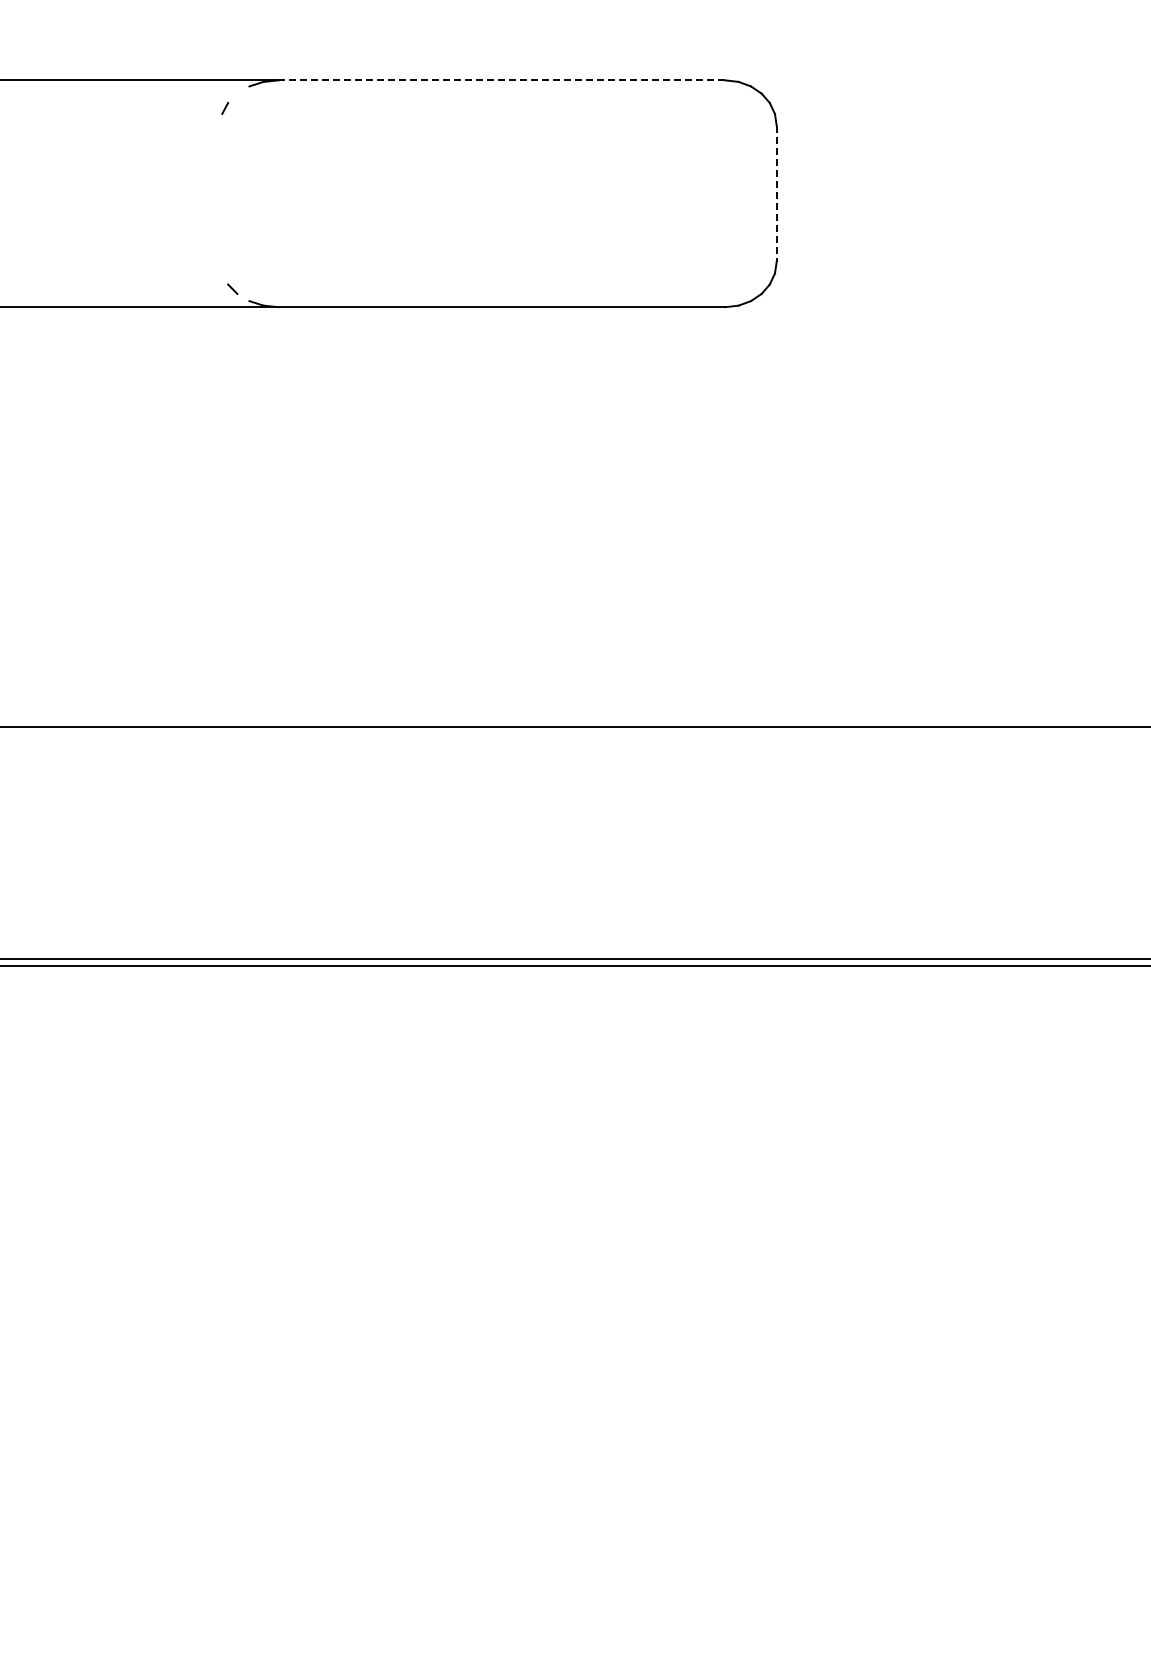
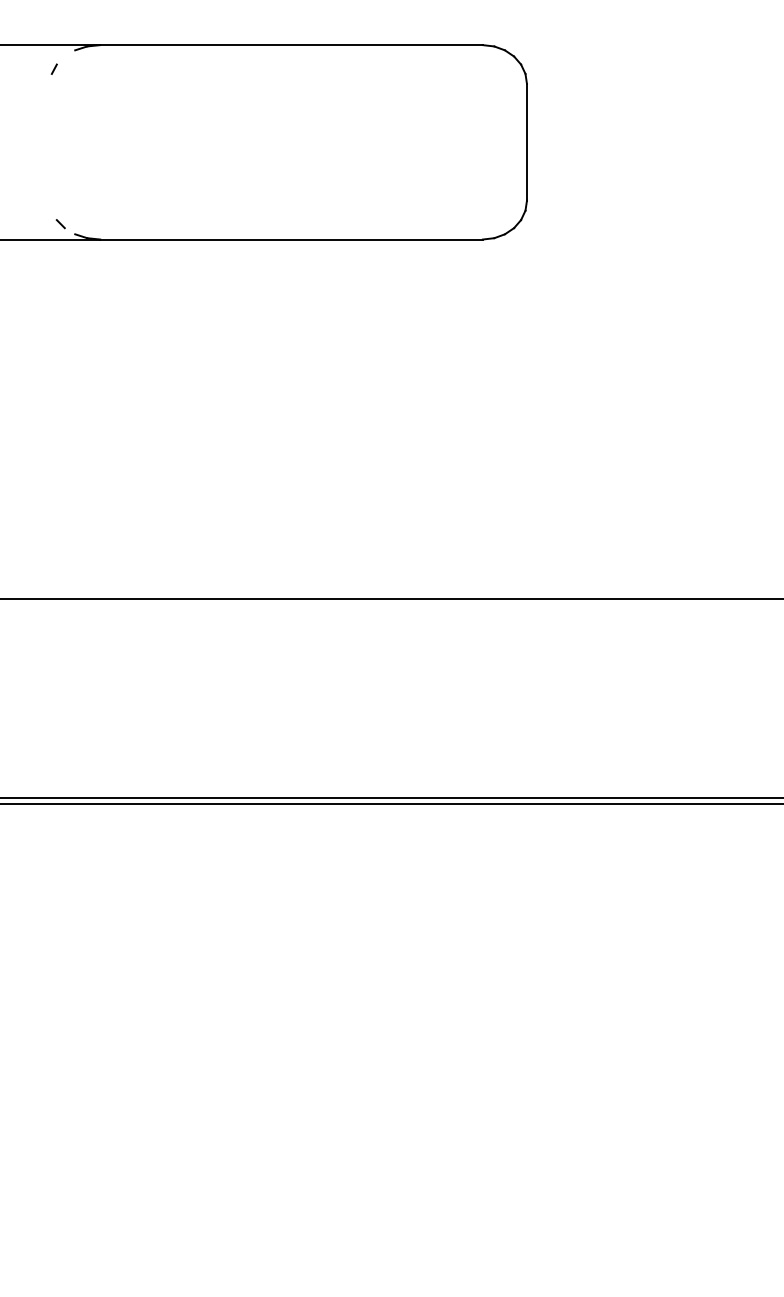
line: (501, 80) -> (291, 45), dashed -> solid
line: (776, 194) -> (526, 142), dashed -> solid

